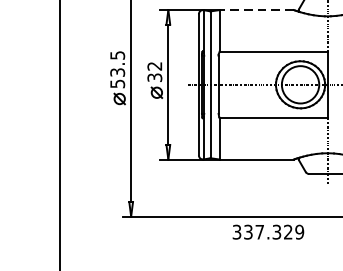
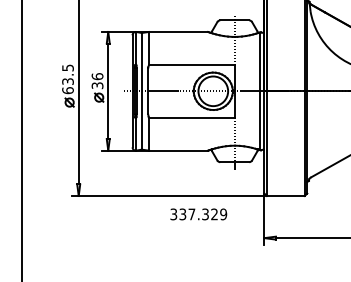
line: (256, 9) -> (178, 31), dashed -> solid
text: (154, 66) -> (97, 76), 32 -> 36
text: (117, 83) -> (67, 90), 53.5 -> 63.5
text: (268, 232) -> (198, 214), moved

